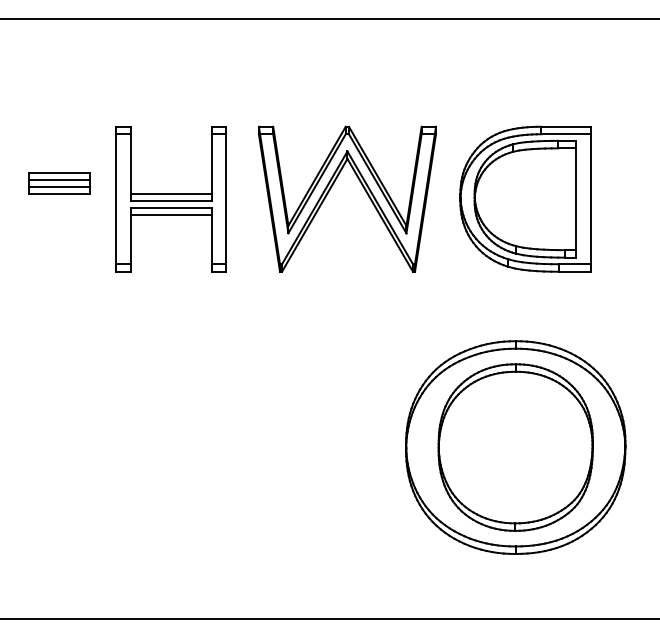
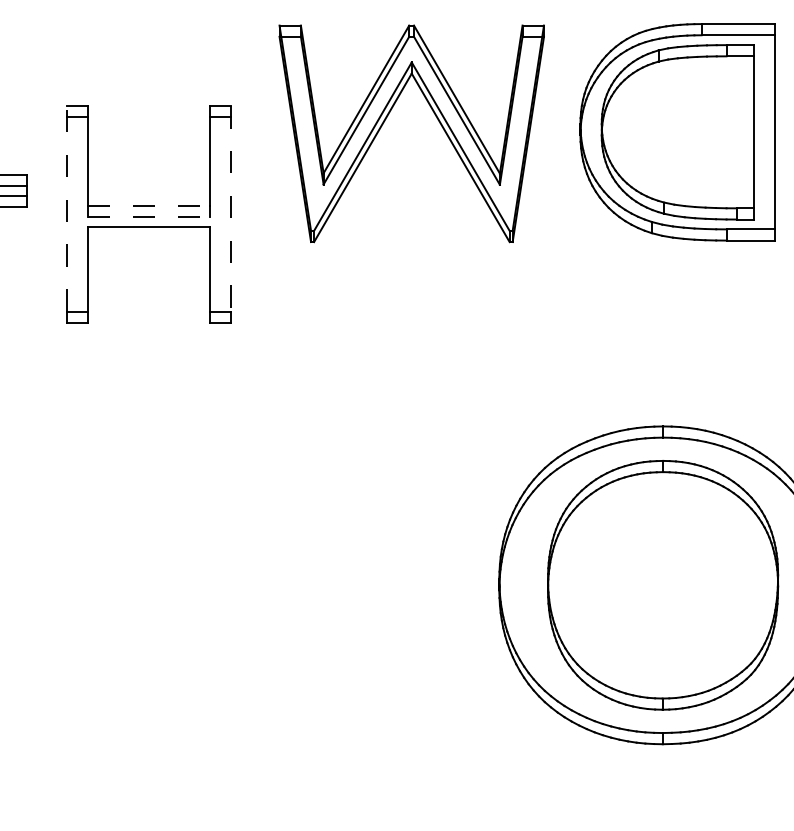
part: (330, 190) -> (386, 120), moved
line: (171, 193) -> (148, 205), solid -> dashed
line: (116, 195) -> (66, 208), solid -> dashed
line: (226, 195) -> (231, 208), solid -> dashed
part: (525, 198) -> (677, 131), moved
line: (171, 201) -> (148, 217), solid -> dashed
line: (171, 215) -> (148, 238), removed

